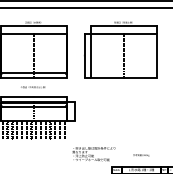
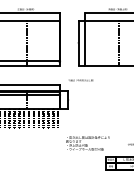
text: (33, 87) -> (81, 80), moved

